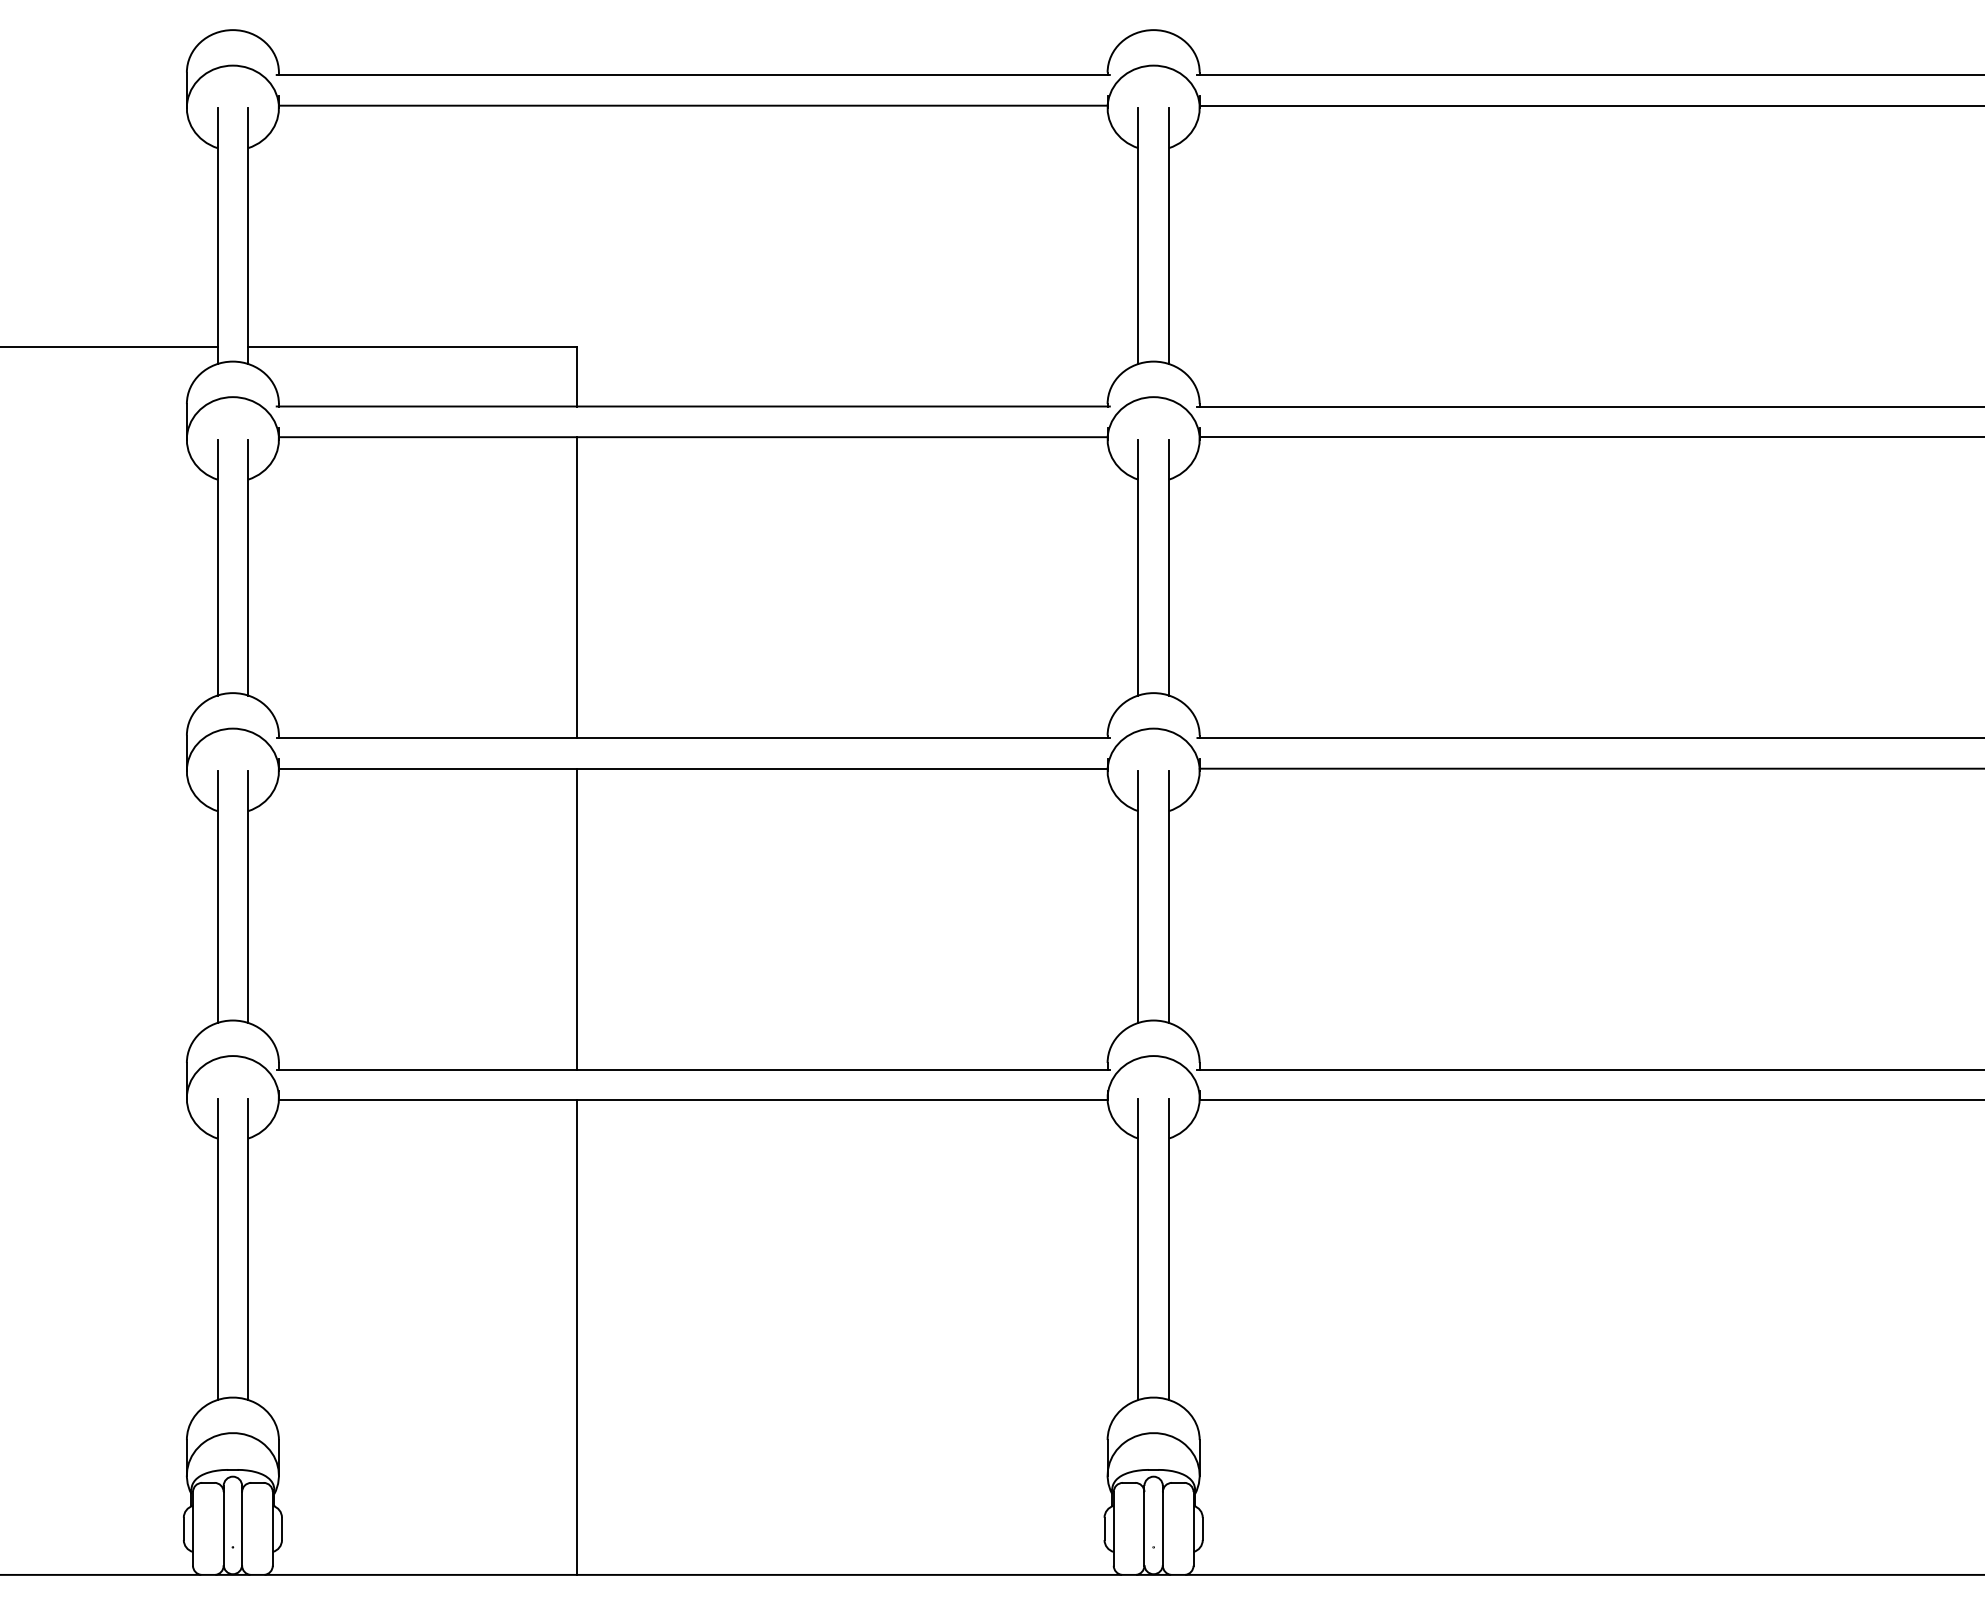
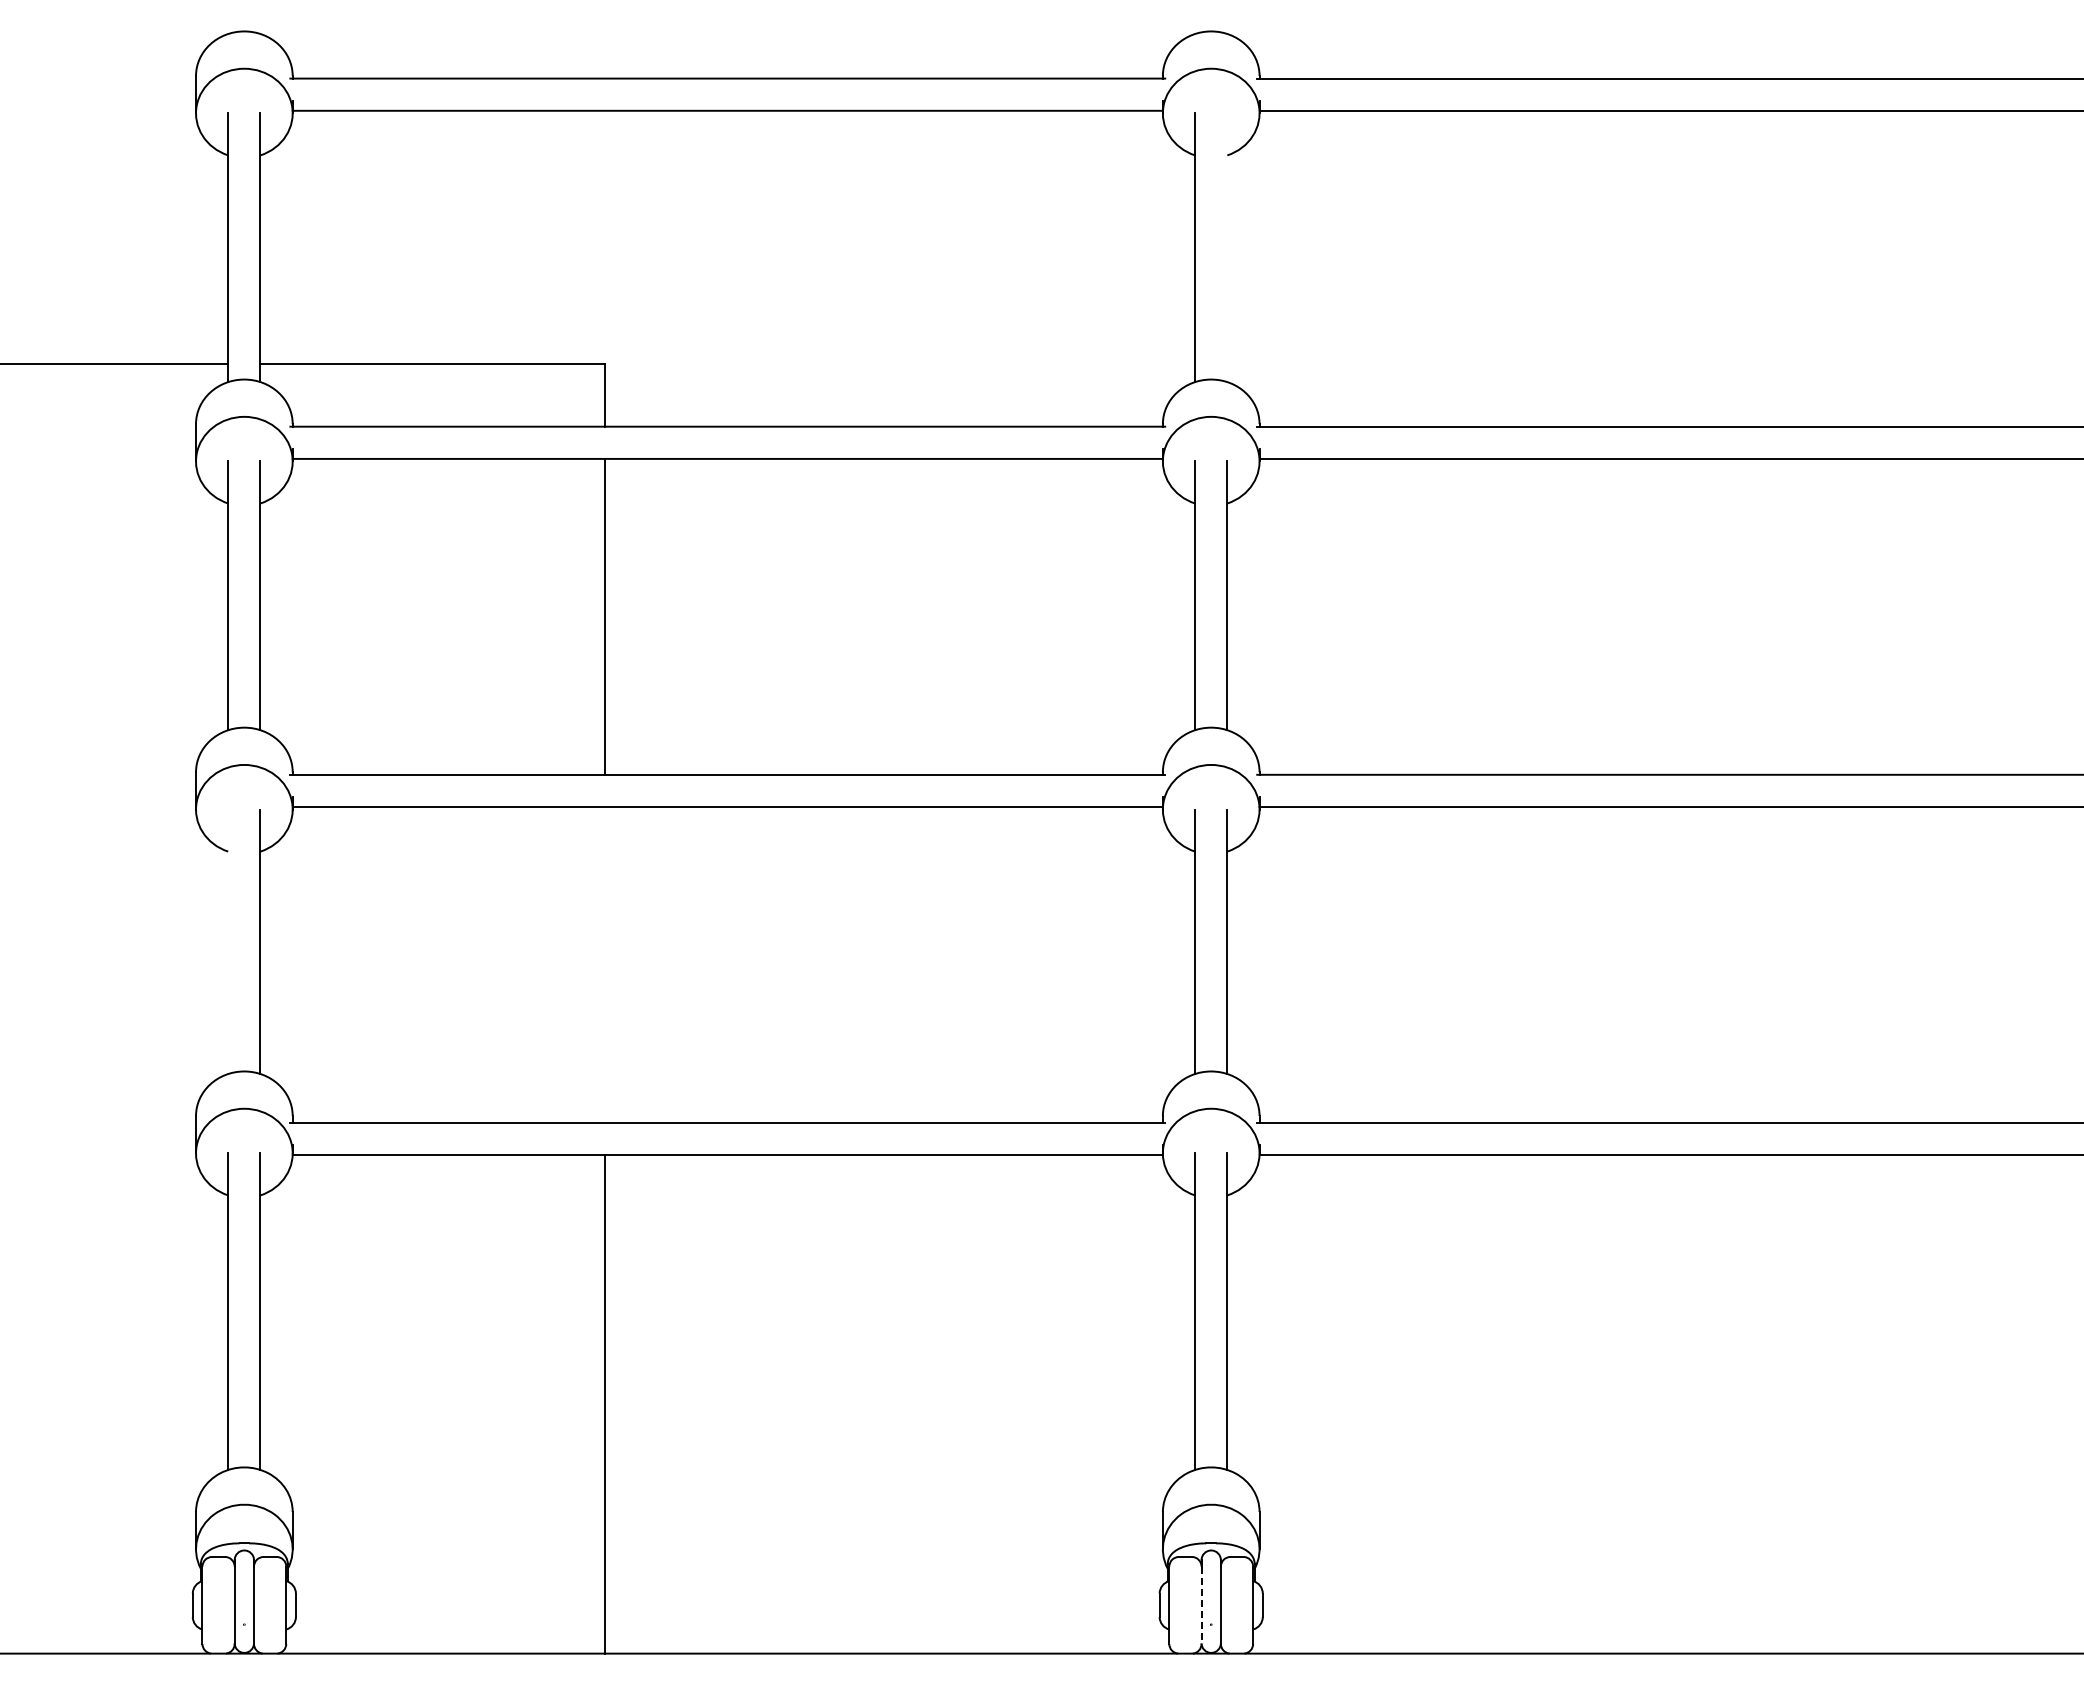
line: (1169, 235) -> (1227, 247), removed
line: (217, 896) -> (228, 941), removed
line: (576, 918) -> (605, 964), removed
line: (1144, 1529) -> (1201, 1605), solid -> dashed

